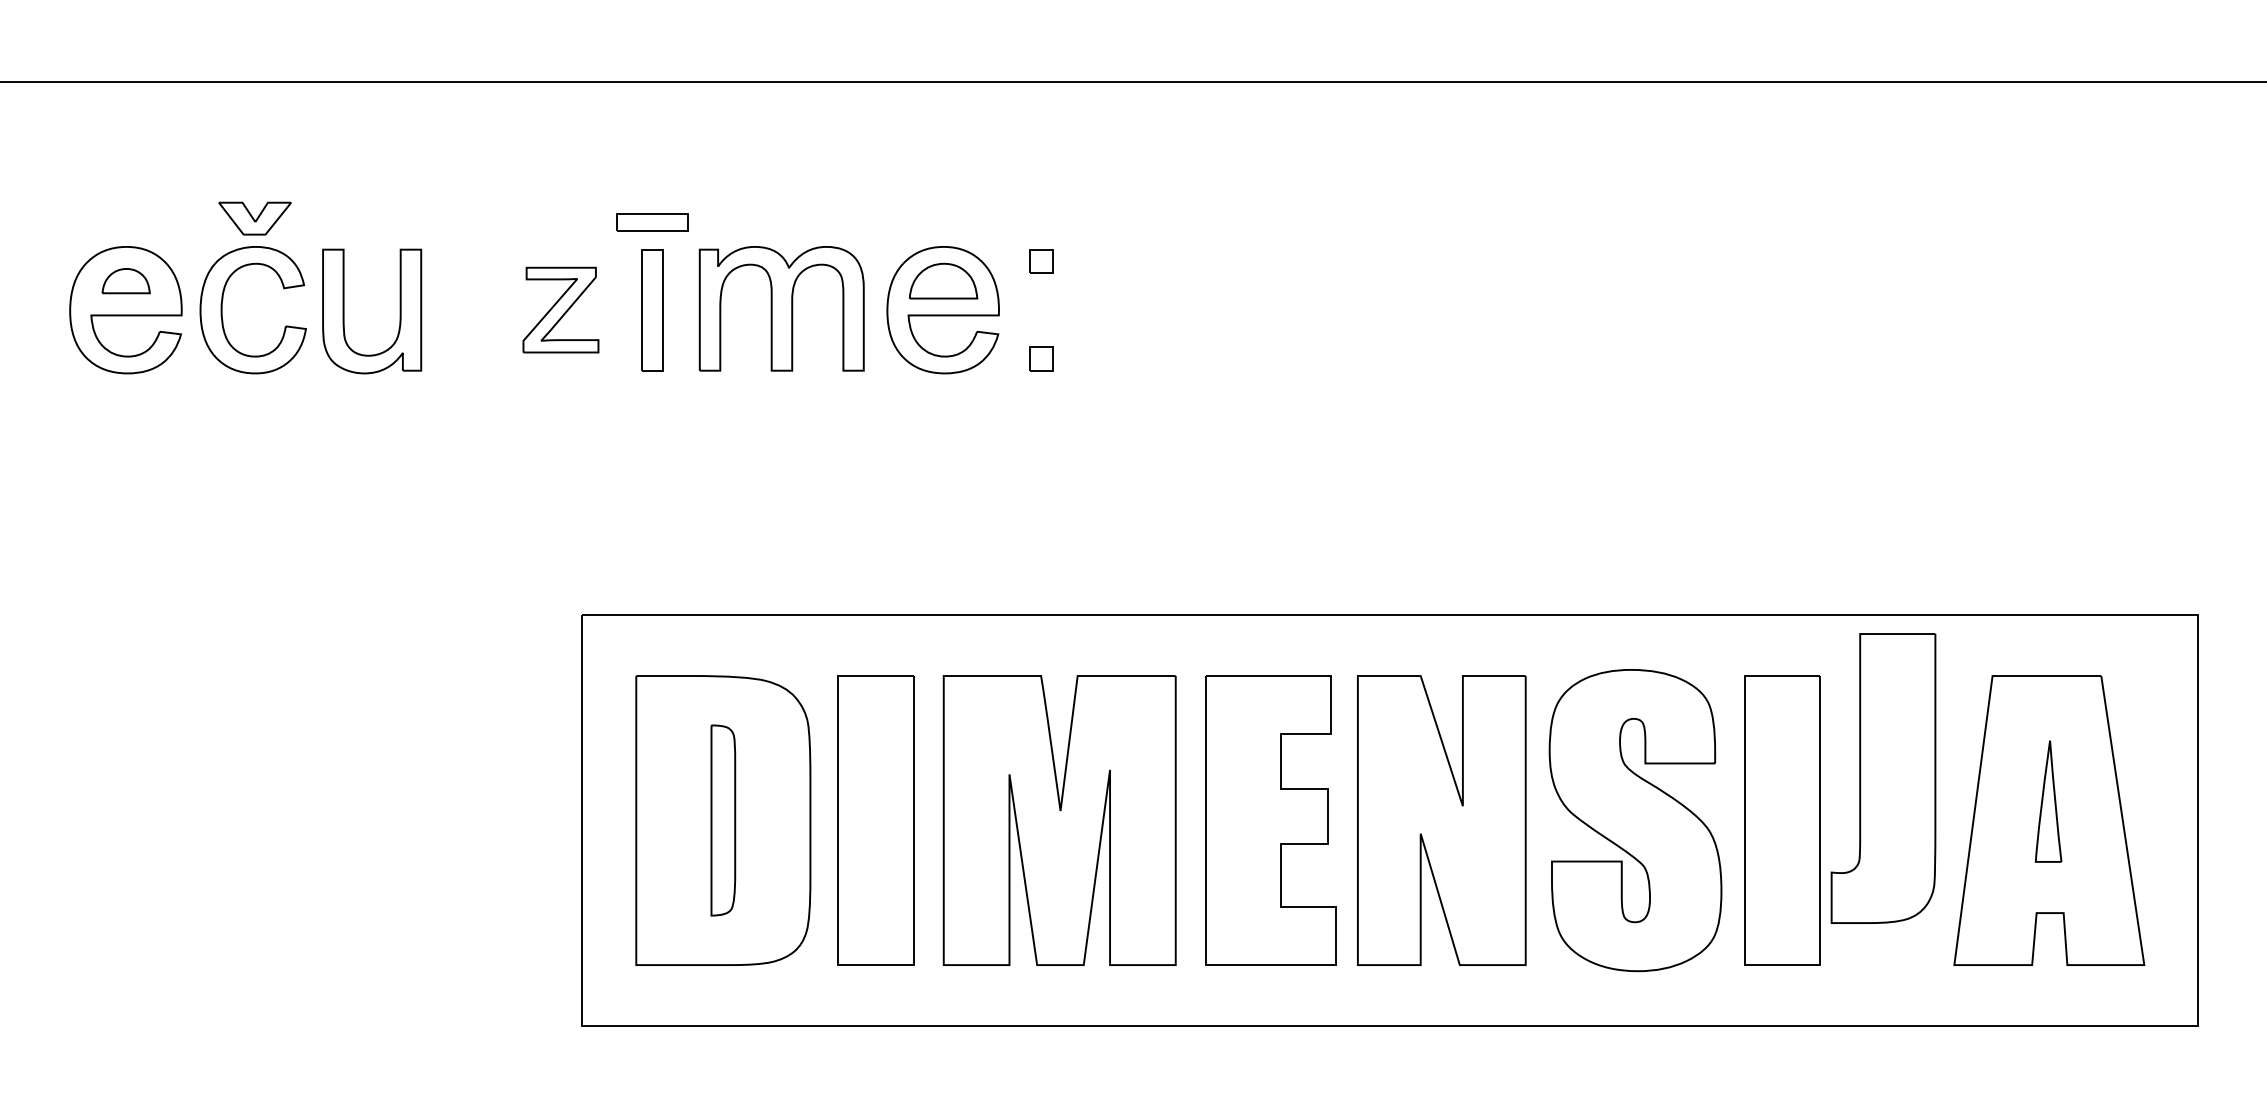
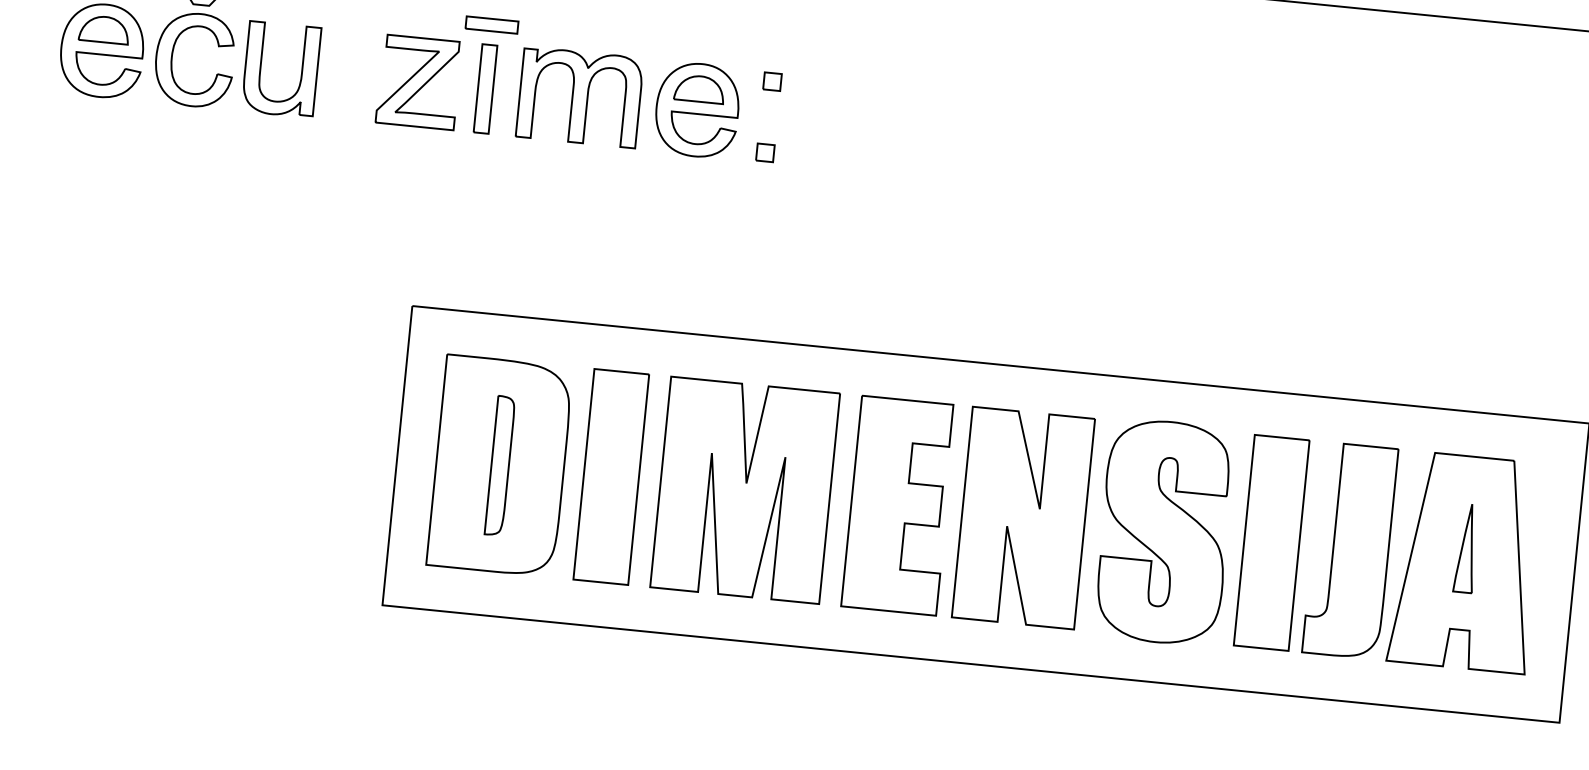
part: (125, 280) -> (103, 29), size x1.43
part: (560, 309) -> (418, 81), size x1.43
part: (1883, 778) -> (1350, 550), moved

